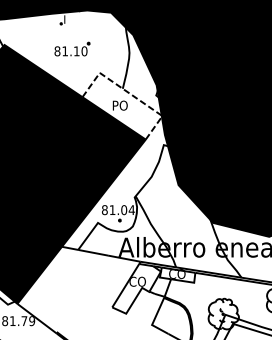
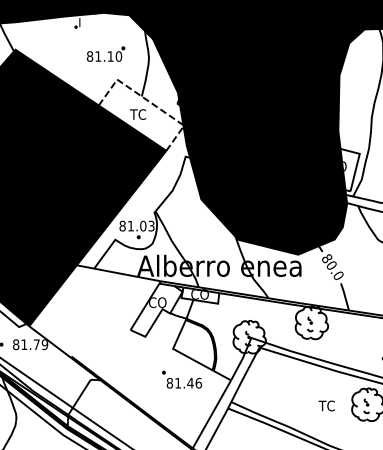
part: (72, 48) -> (106, 53), moved
text: (119, 105) -> (138, 114), PO -> TC
text: (131, 209) -> (151, 225), 81.04 -> 81.03

